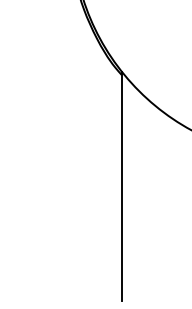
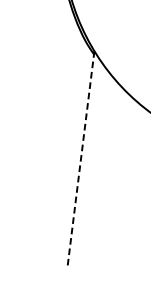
line: (121, 186) -> (80, 159), solid -> dashed

